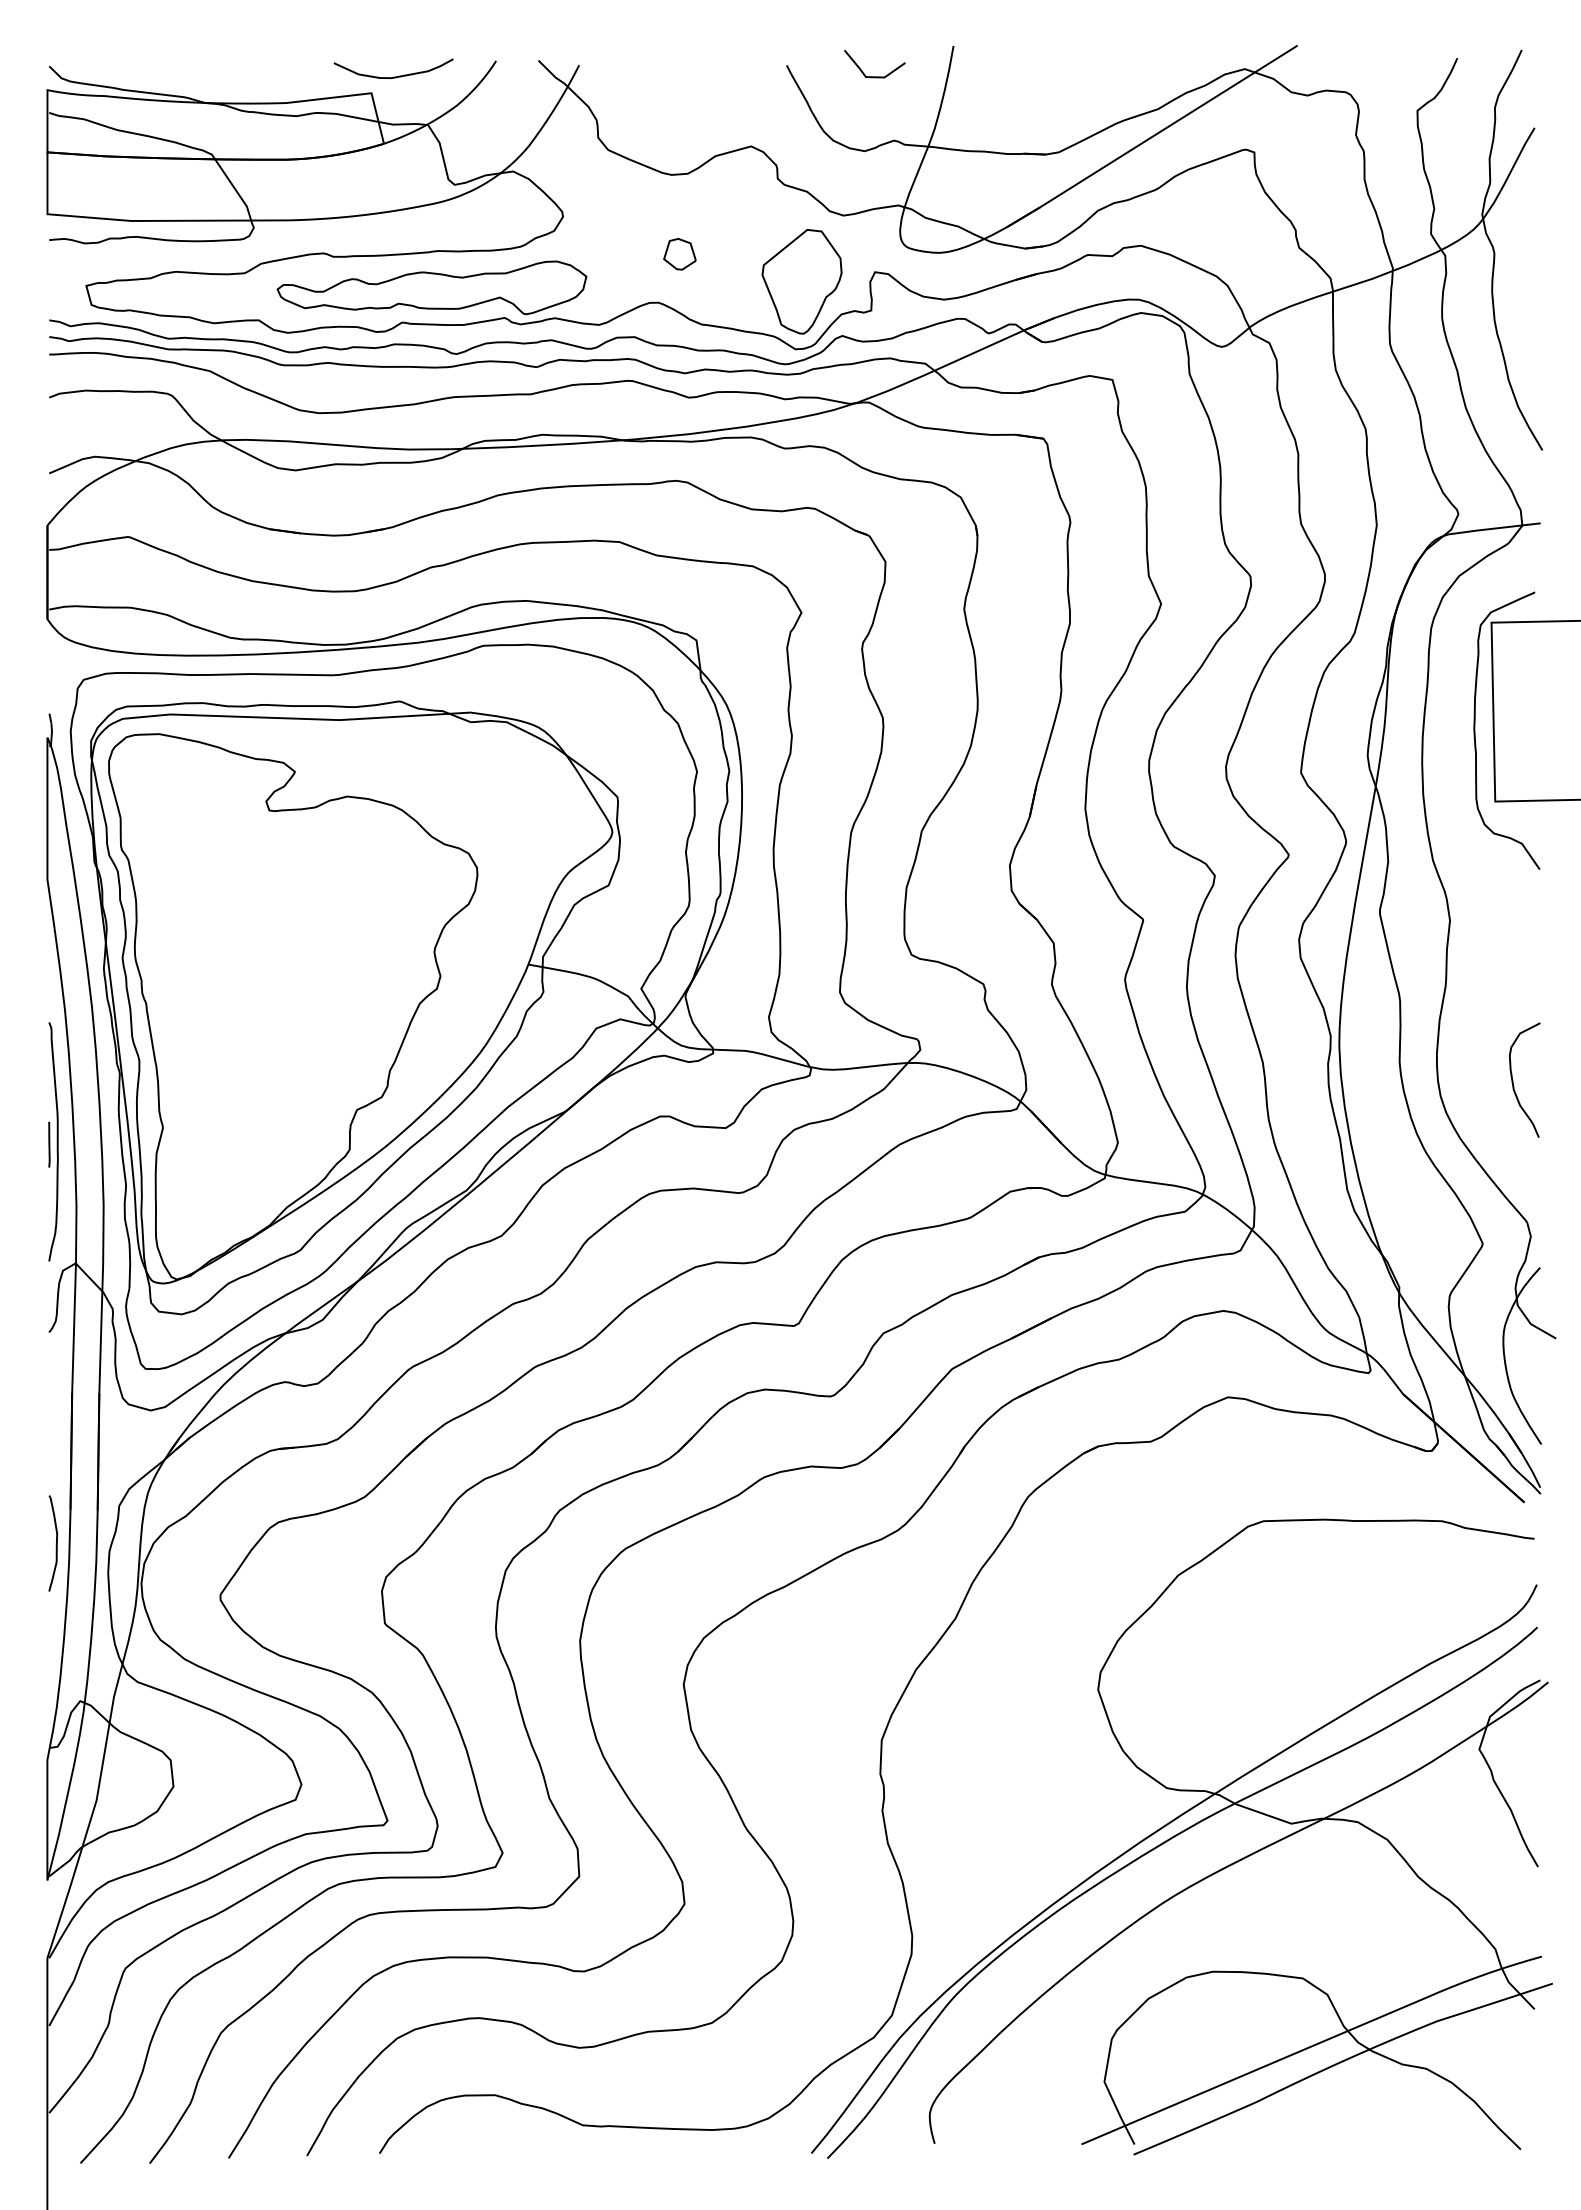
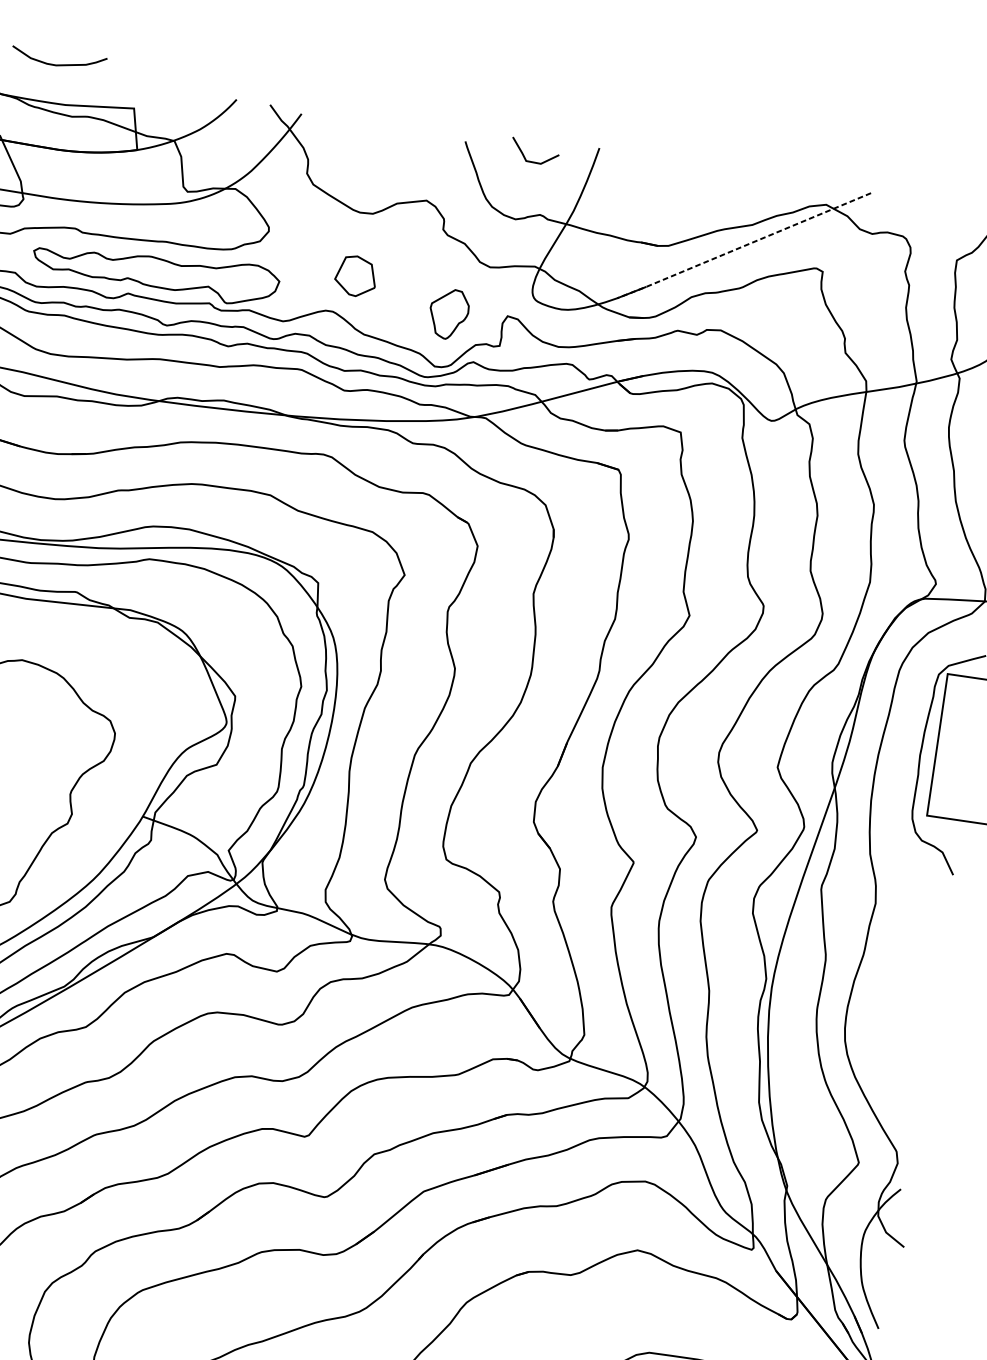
curve: (393, 76) -> (57, 64), moved
line: (1151, 137) -> (743, 246), solid -> dashed
part: (679, 254) -> (355, 276), size x1.6
part: (801, 281) -> (448, 313), size x0.6
curve: (1513, 1079) -> (904, 1037), removed

